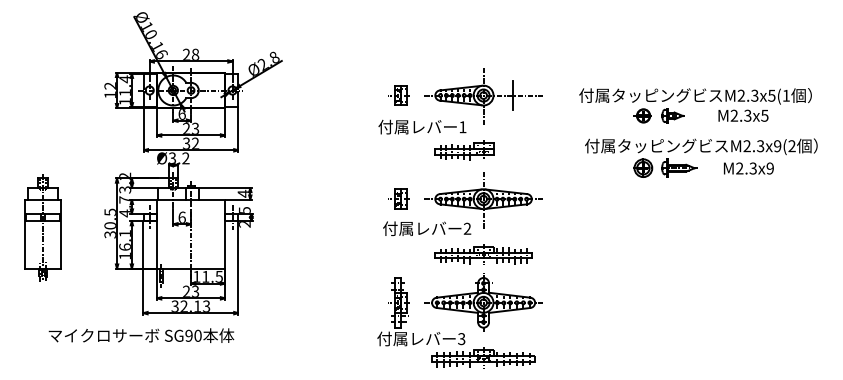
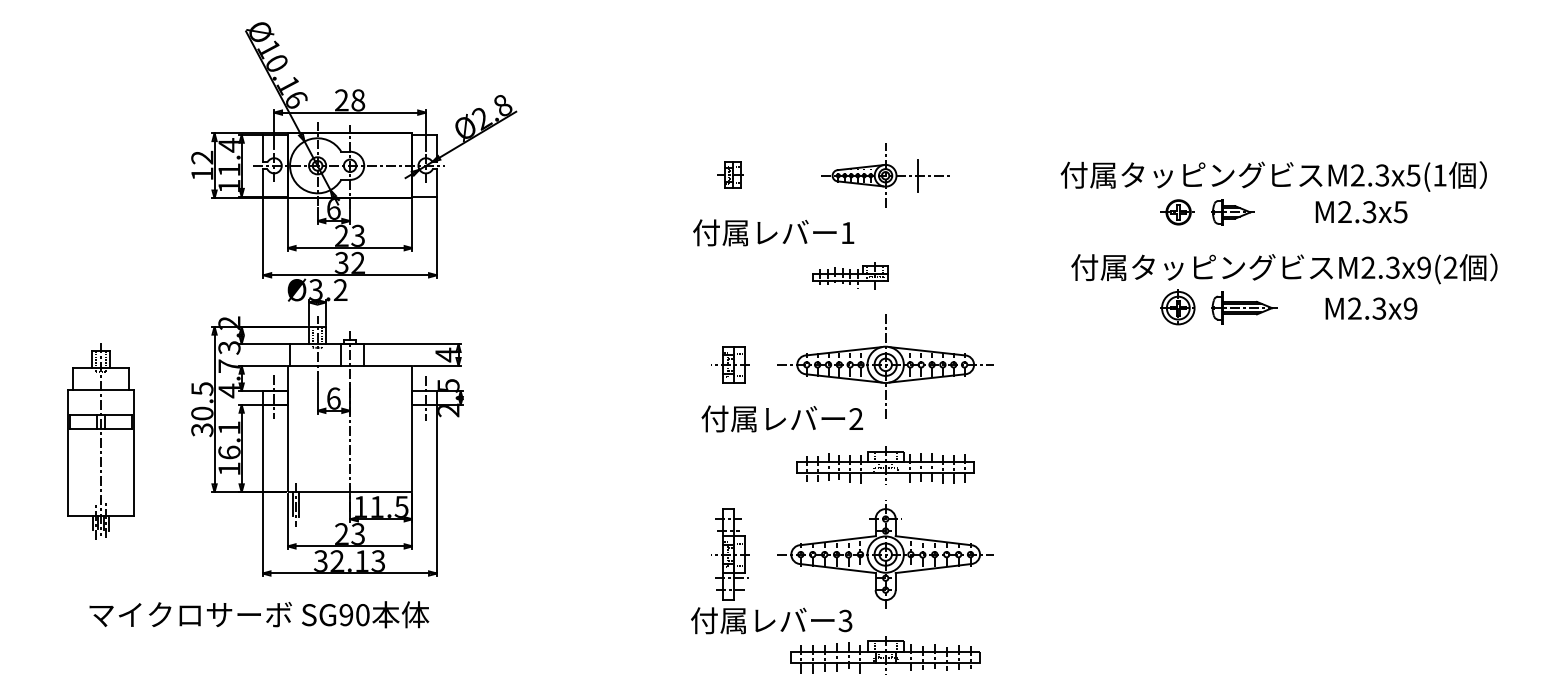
part: (398, 95) -> (729, 174), size x0.7
part: (483, 96) -> (885, 176), size x0.6
part: (464, 150) -> (850, 275), size x0.7
part: (42, 227) -> (99, 440), moved

